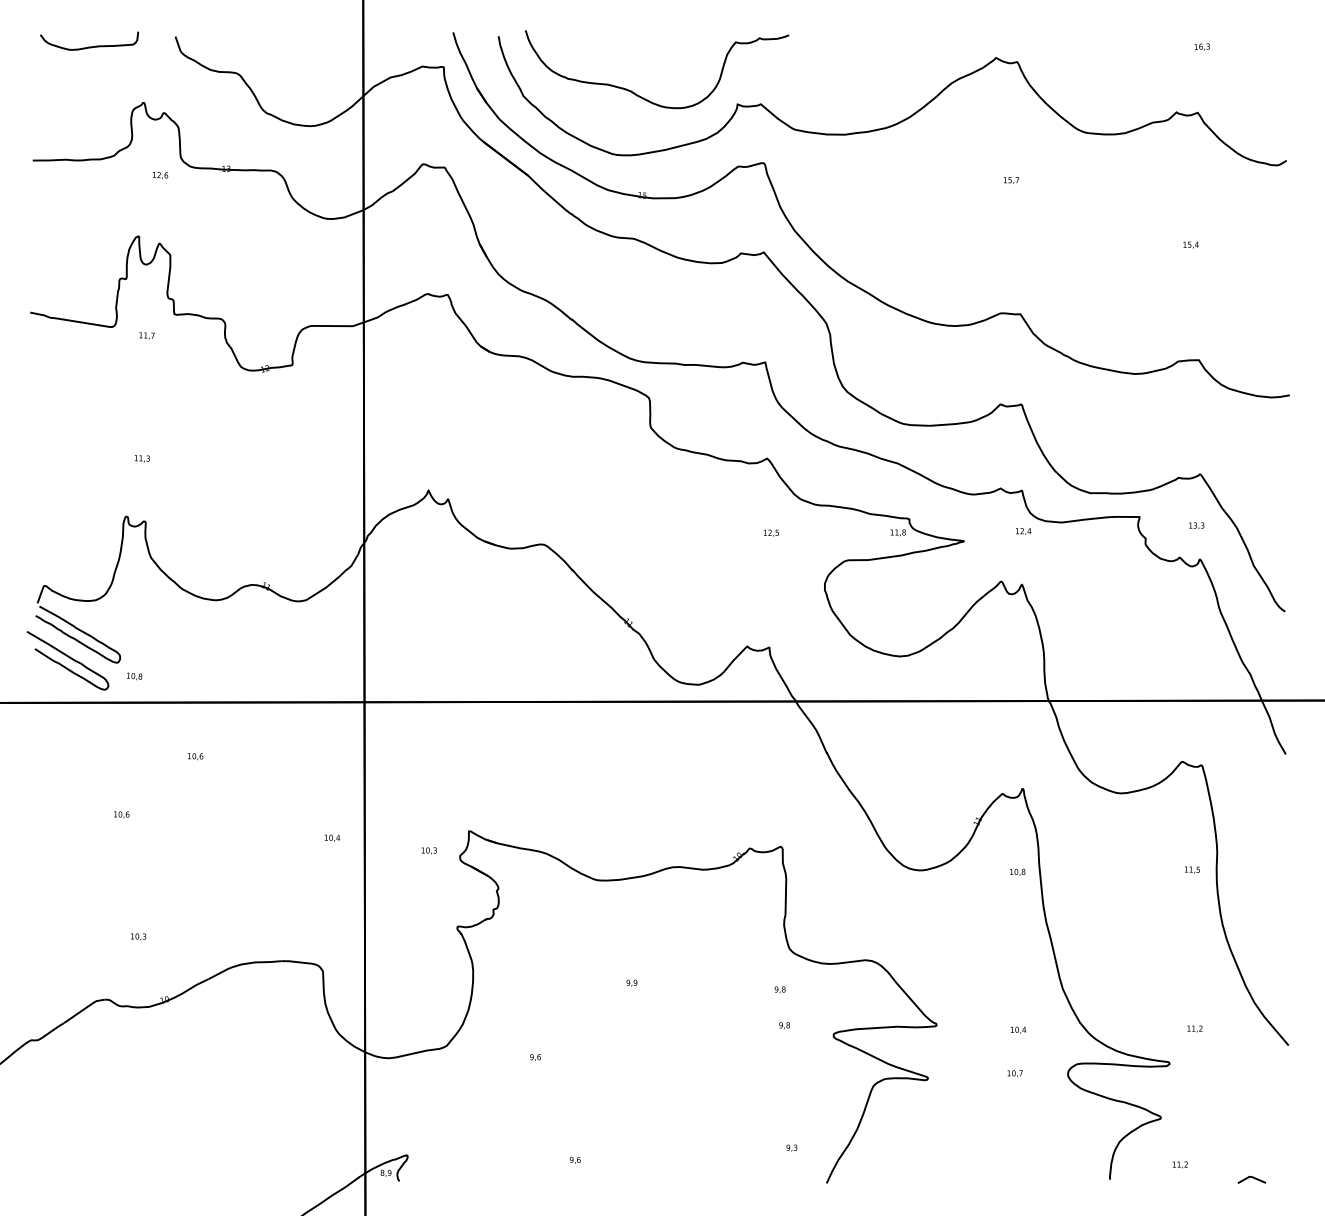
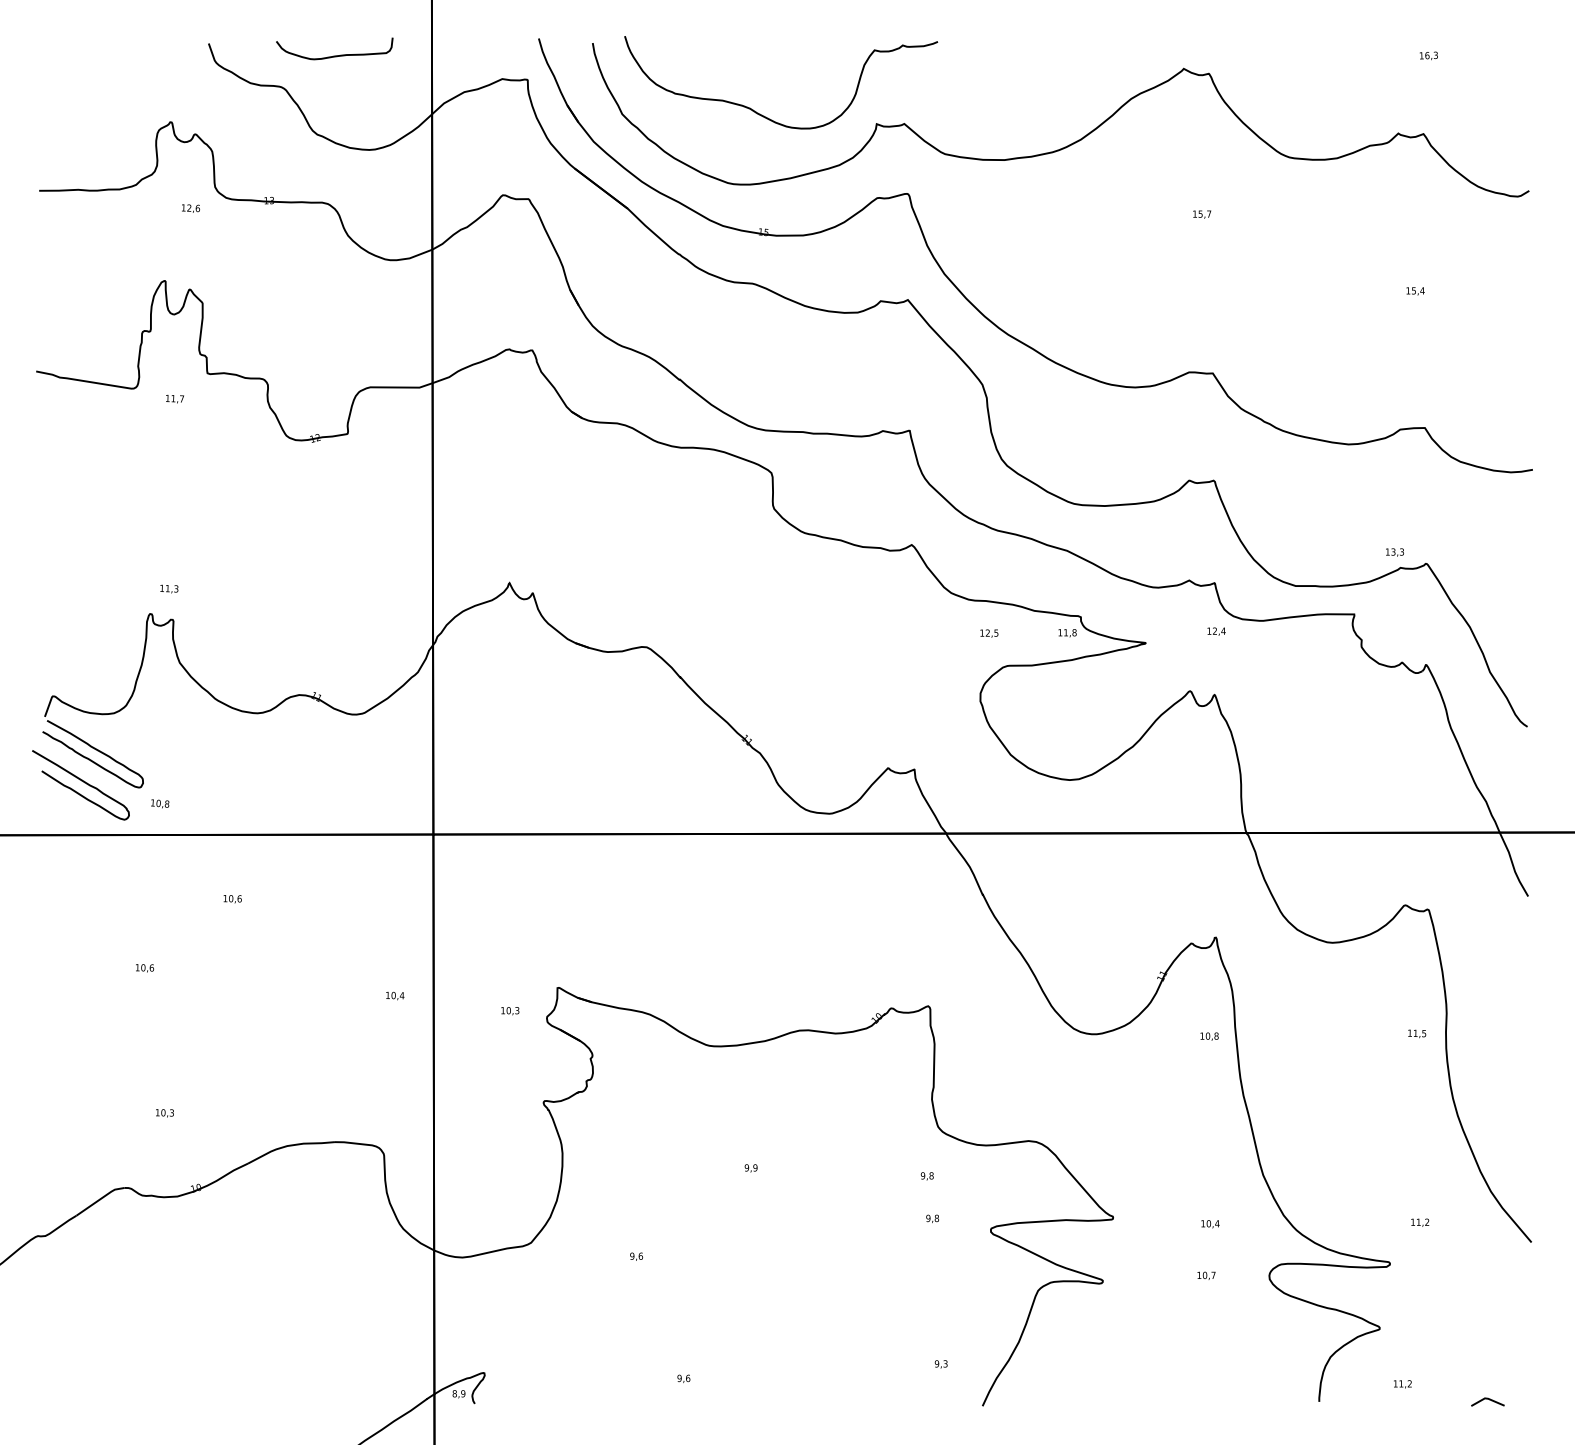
curve: (89, 46) -> (334, 55), moved
text: (141, 458) -> (168, 588), moved
text: (1196, 525) -> (1394, 551), moved
text: (770, 532) -> (988, 632), moved

